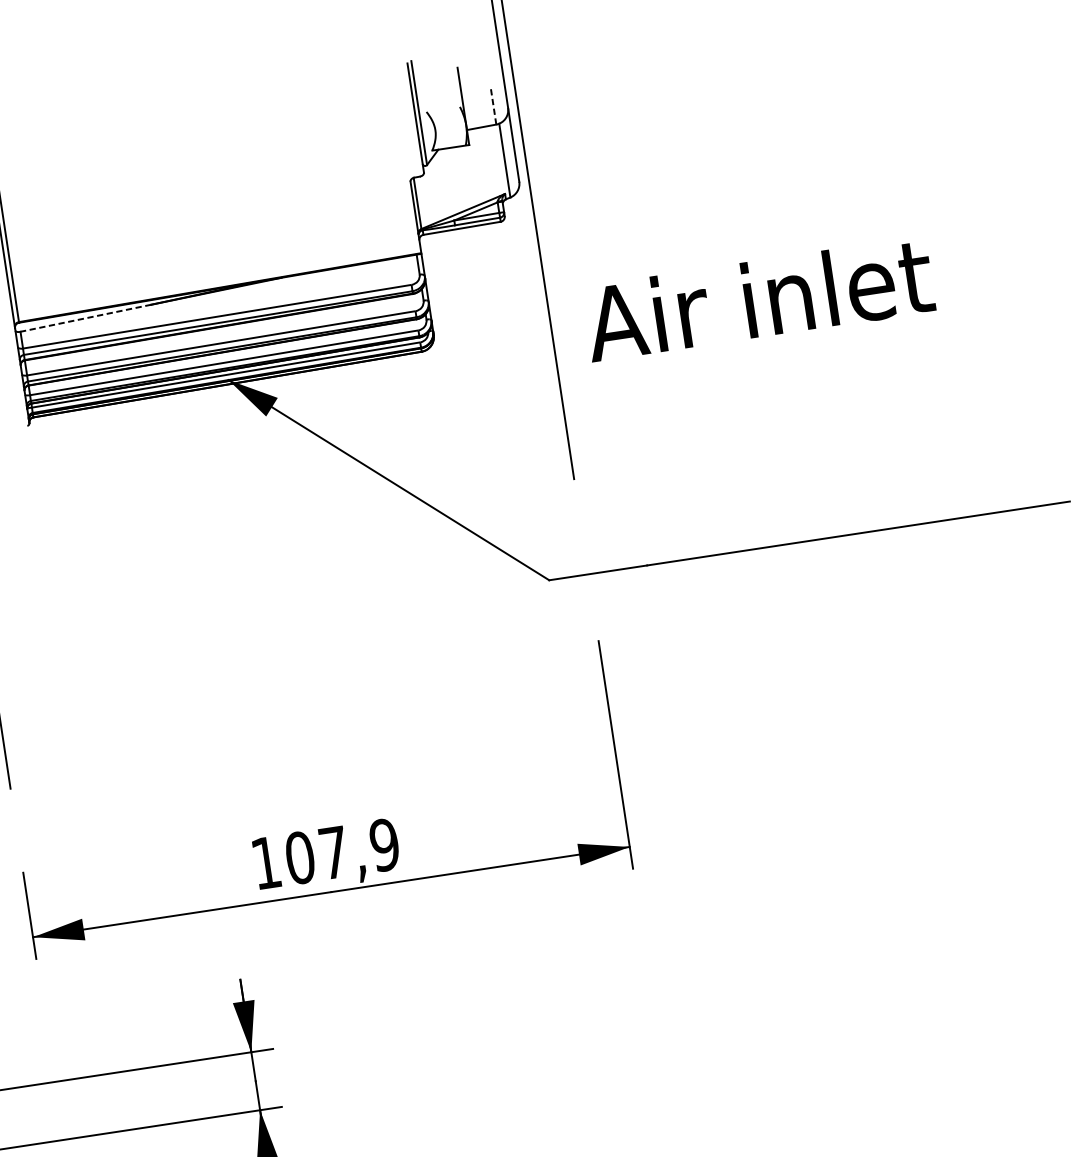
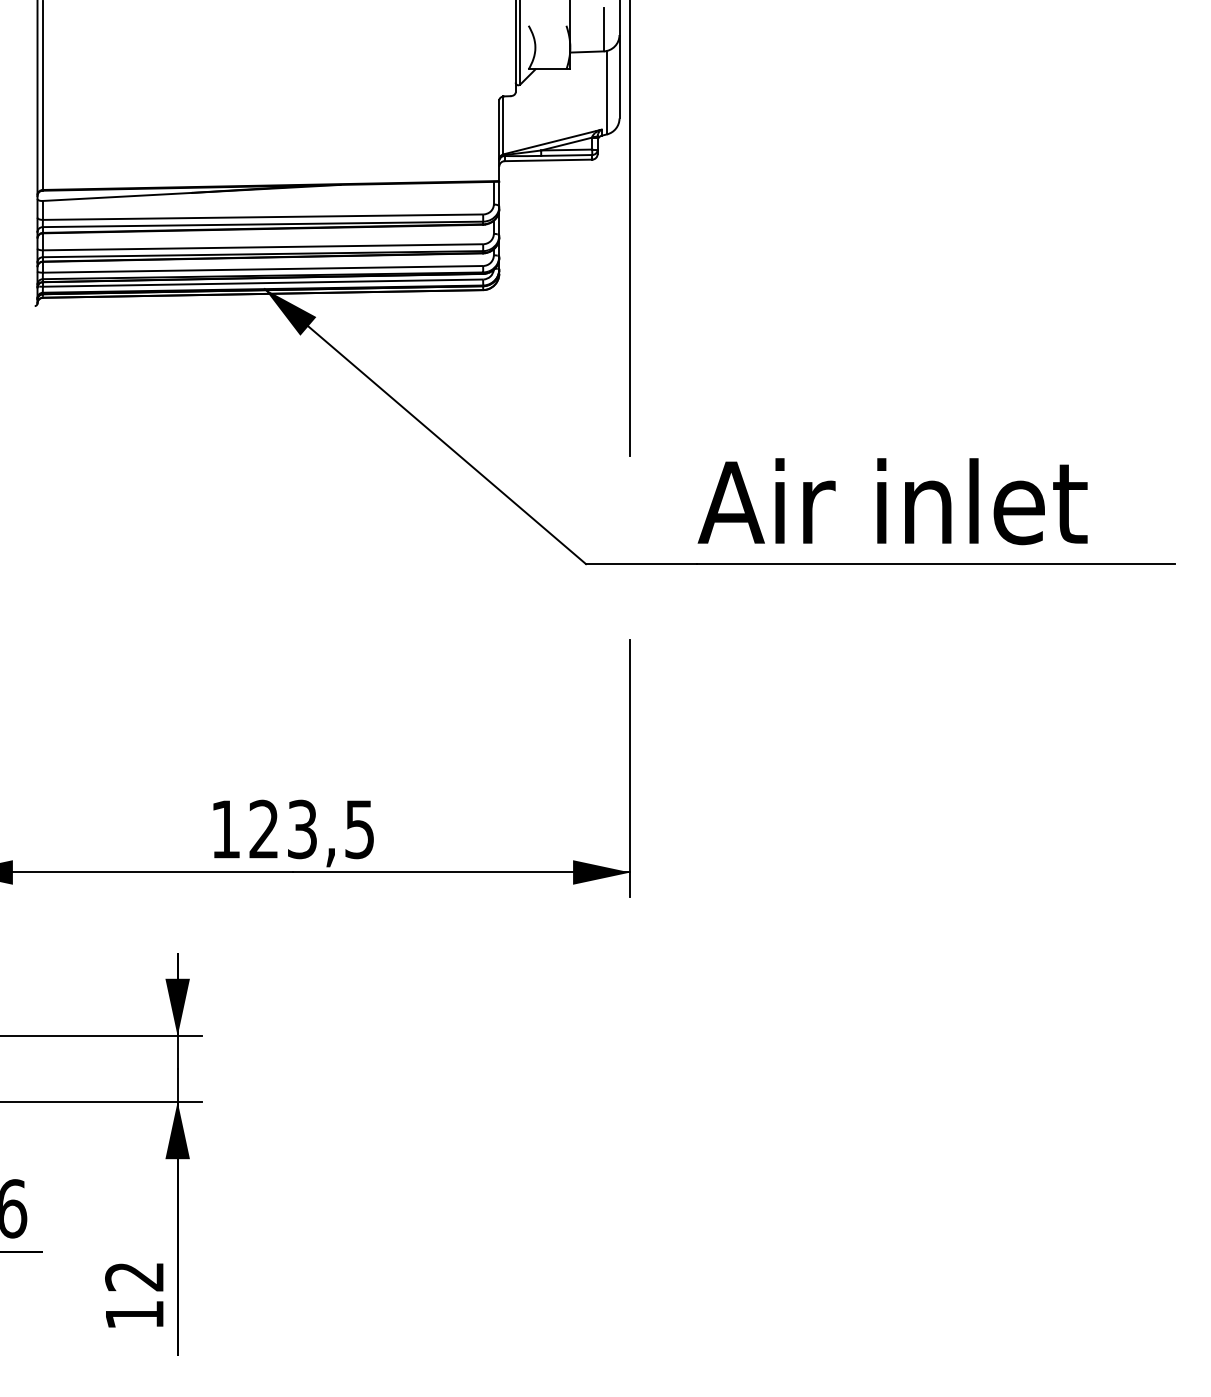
line: (493, 105) -> (603, 29), dashed -> solid
text: (758, 299) -> (892, 501), moved
line: (85, 317) -> (117, 196), dashed -> solid
text: (342, 851) -> (311, 829), 107,9 -> 123,5

